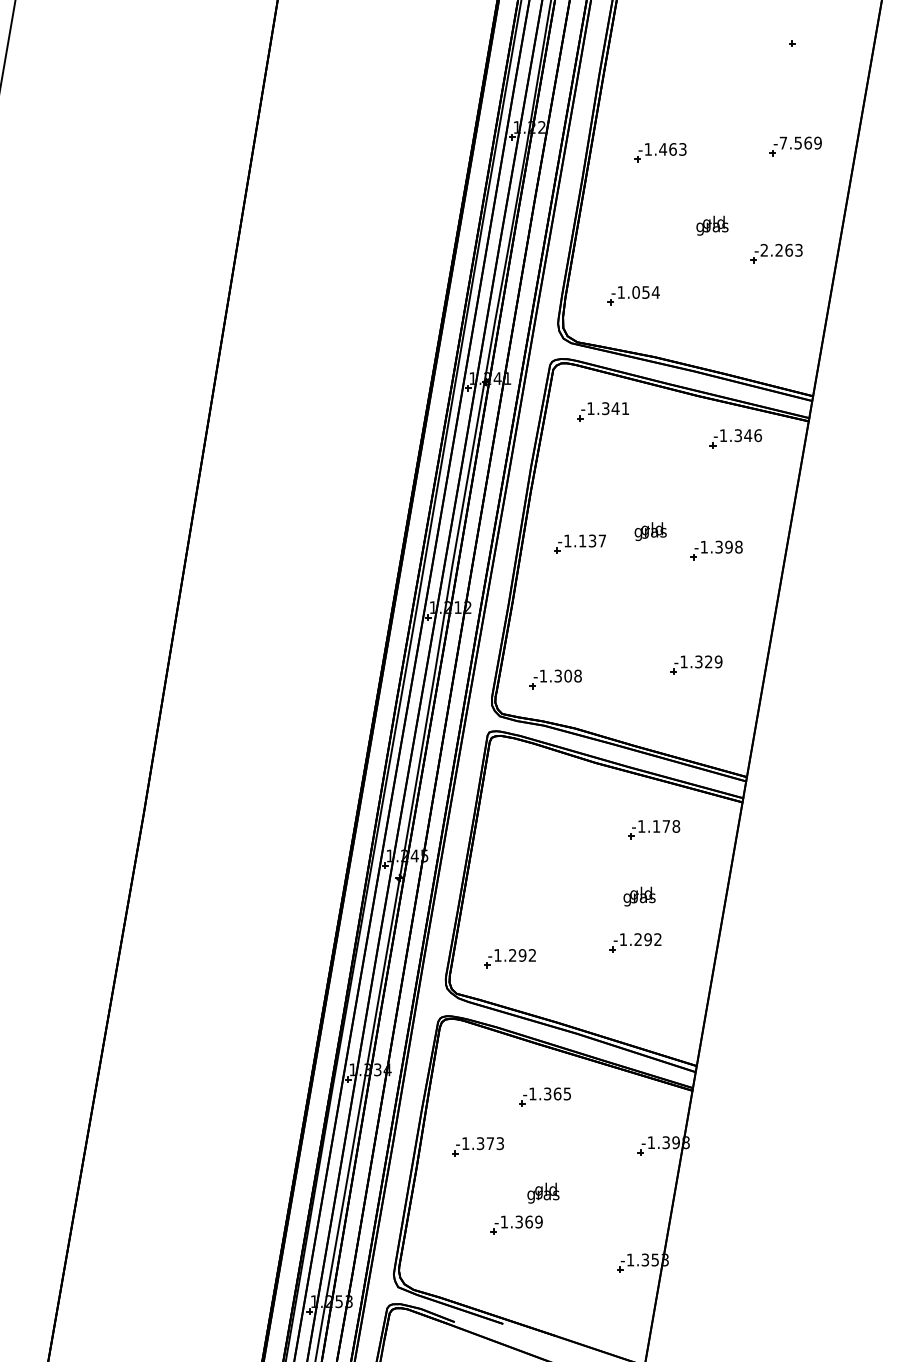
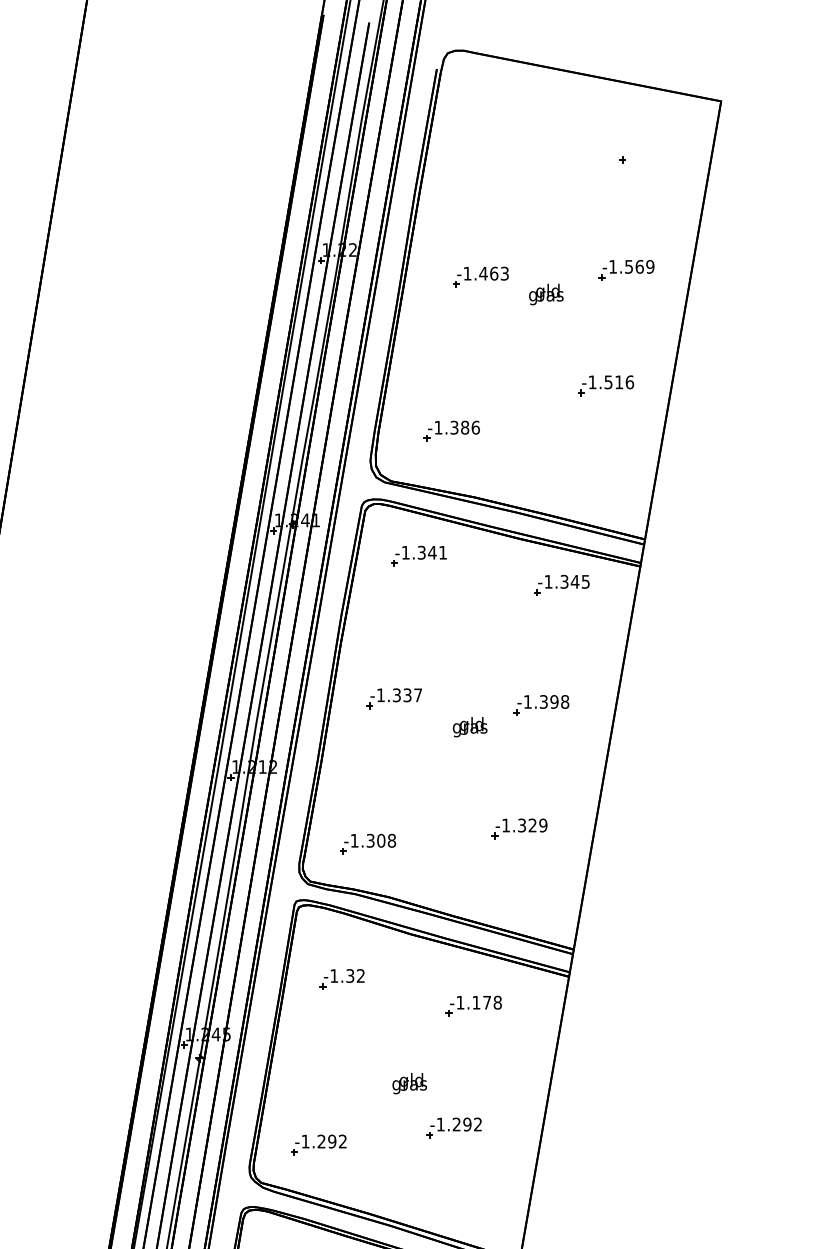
text: (782, 142) -> (612, 266), -7.569 -> -1.569
text: (712, 225) -> (546, 294), moved
text: (781, 249) -> (611, 381), -2.263 -> -1.516
text: (645, 292) -> (464, 427), -1.054 -> -1.386
text: (758, 435) -> (586, 581), -1.346 -> -1.345
text: (650, 531) -> (469, 727), moved
text: (582, 540) -> (396, 694), -1.137 -> -1.337
part: (531, 804) -> (341, 979), added
text: (639, 896) -> (409, 1083), moved

